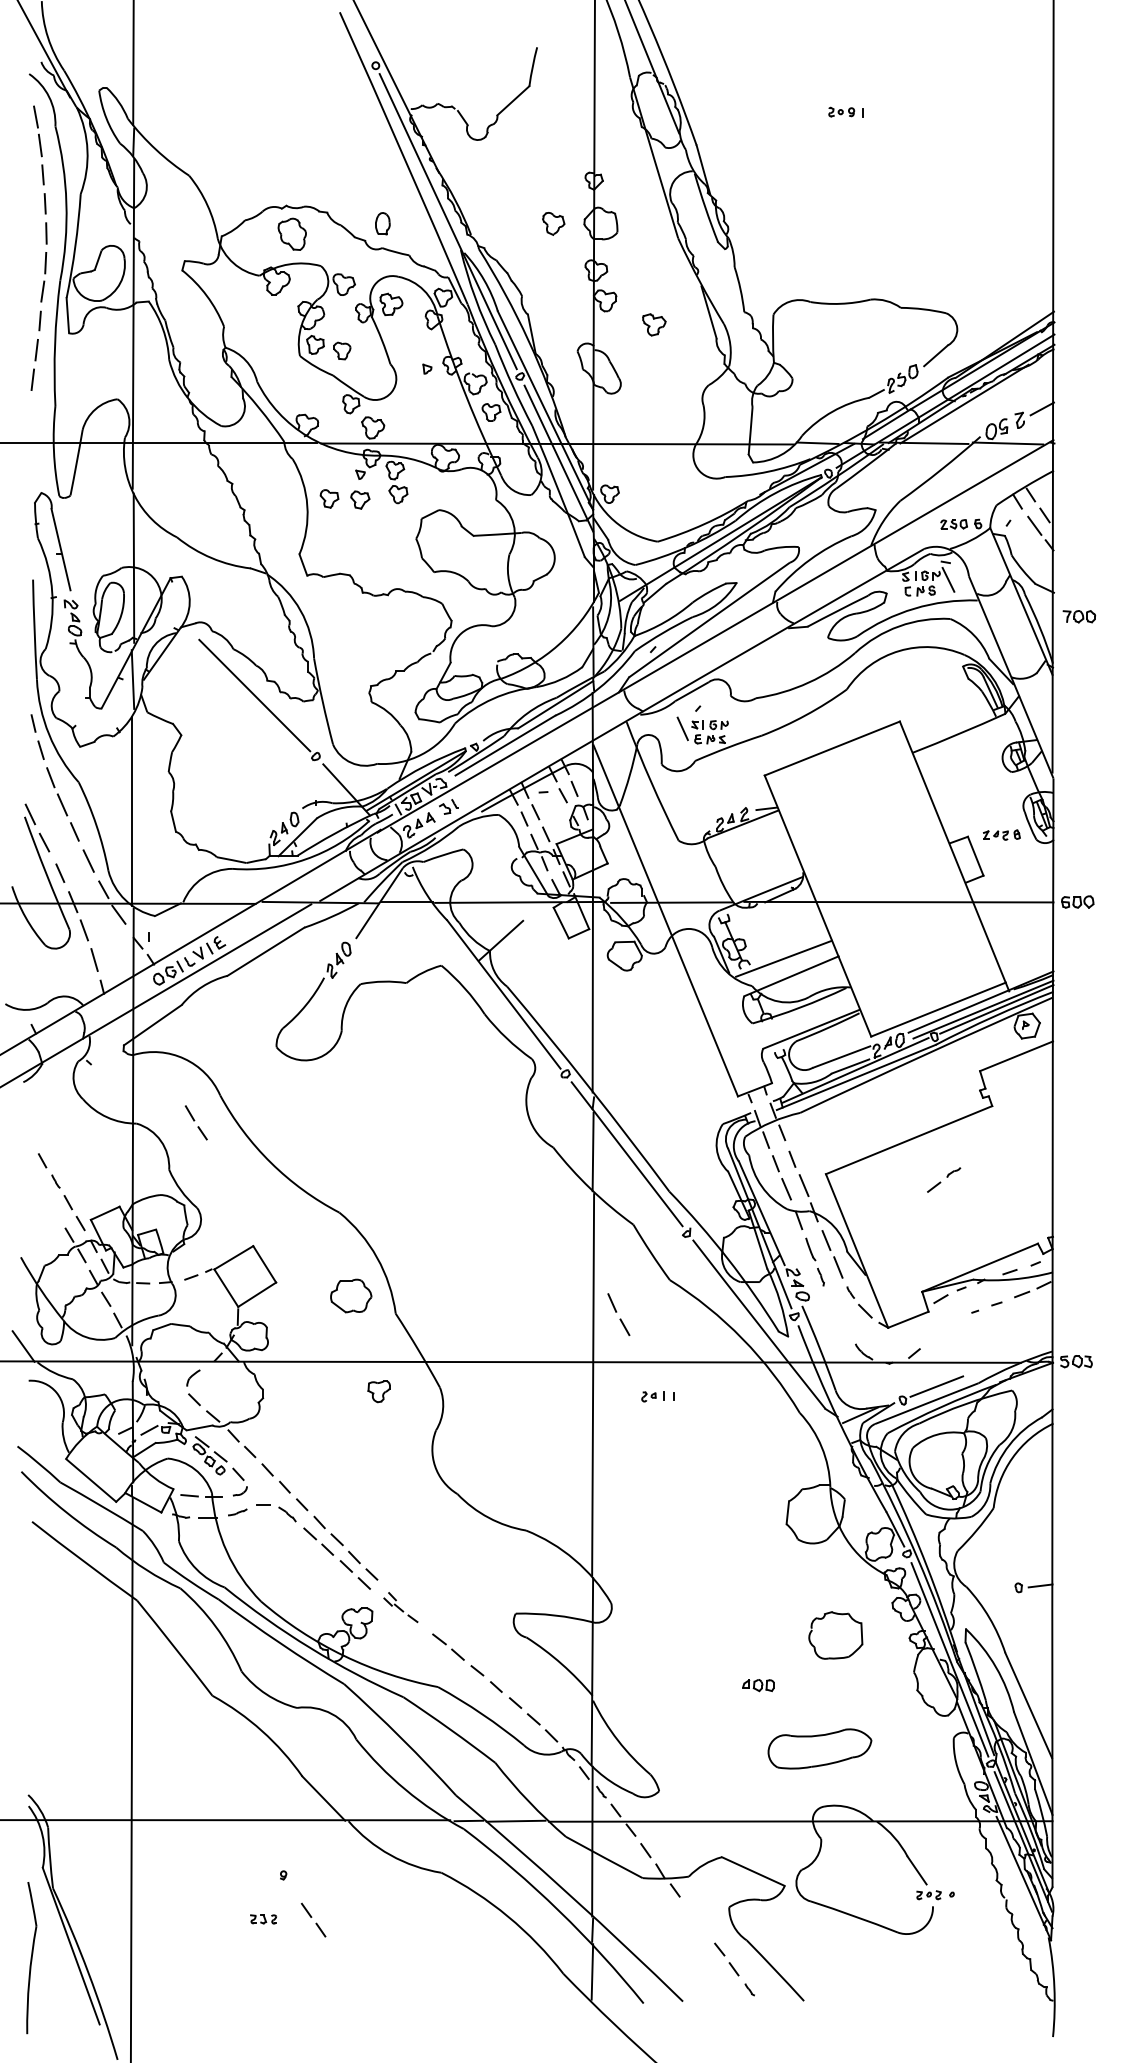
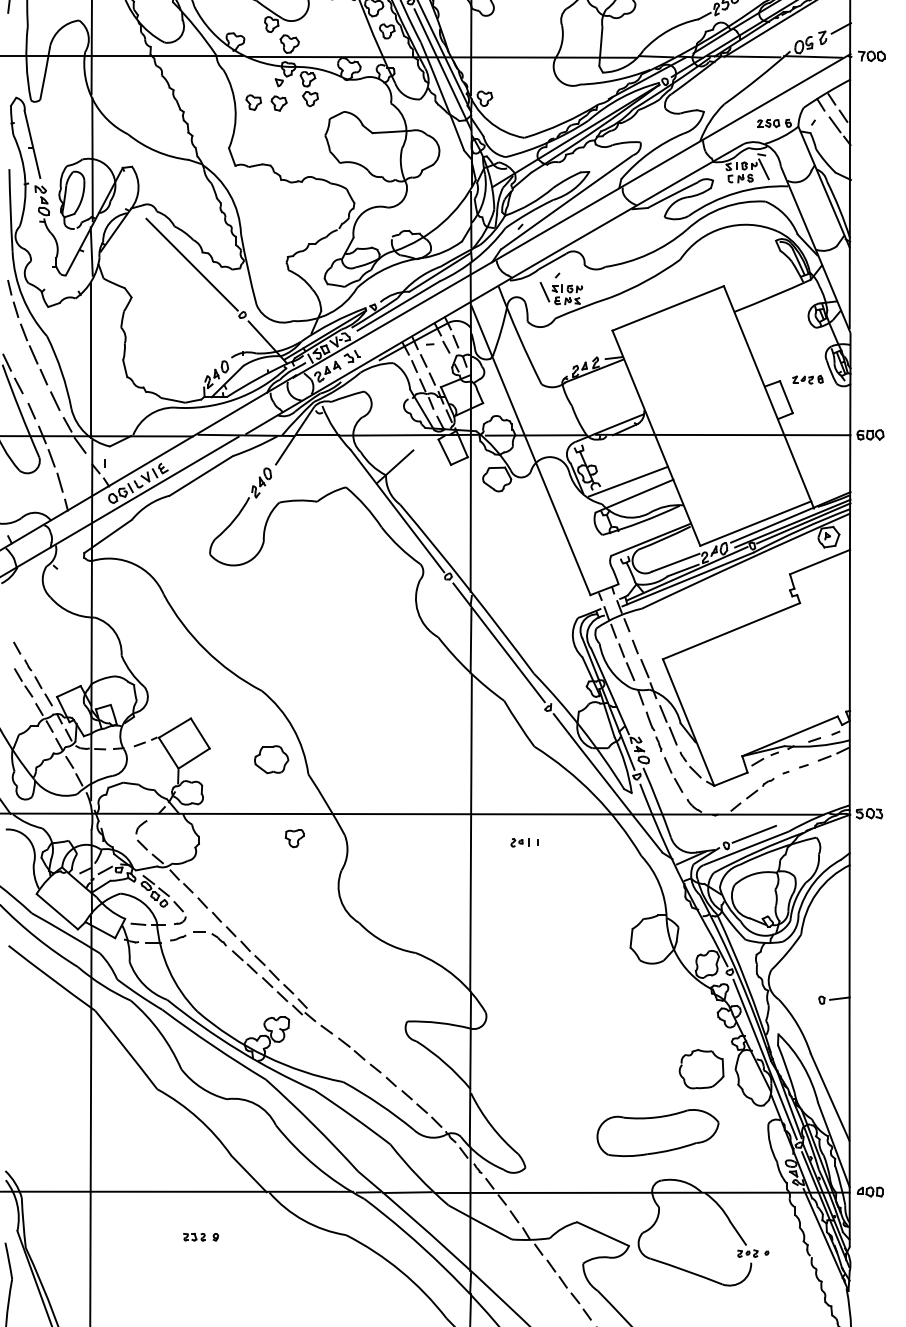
part: (1079, 616) -> (871, 56), moved
part: (195, 1122) -> (22, 682), moved
part: (944, 1179) -> (760, 788), moved
part: (618, 1314) -> (673, 774), moved
part: (400, 1607) -> (312, 1016), size x1.43
part: (835, 1635) -> (701, 1069), moved
part: (758, 1685) -> (870, 1192), moved
part: (819, 1748) -> (657, 1132), size x1.43
part: (263, 1919) -> (194, 1237), moved
part: (313, 1919) -> (557, 1273), moved

